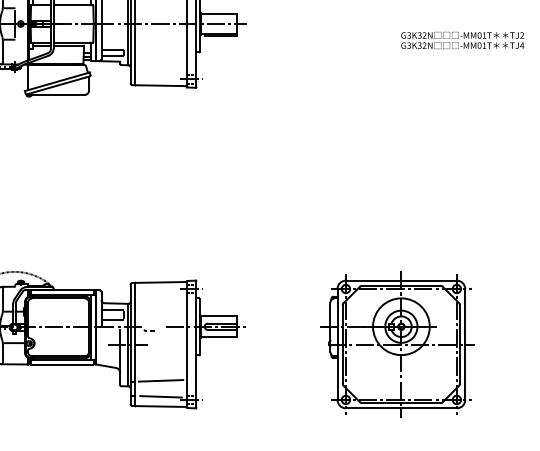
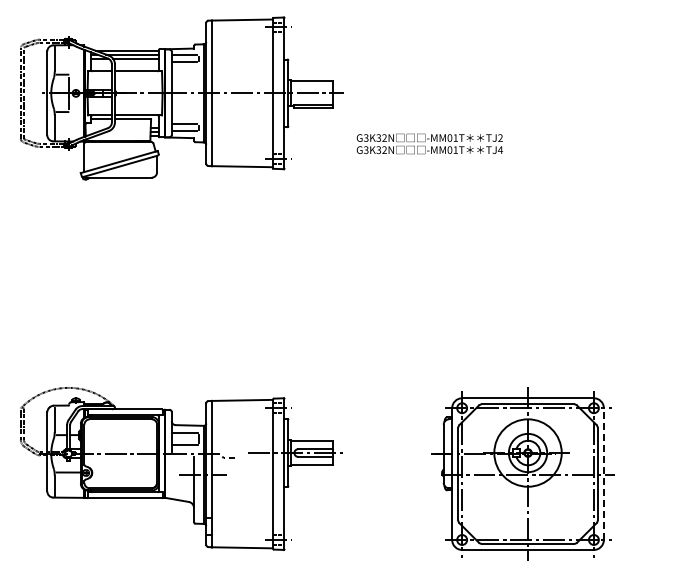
text: (462, 40) -> (429, 143), moved
line: (464, 344) -> (603, 474), solid -> dashed
line: (161, 381) -> (242, 517), removed
line: (161, 397) -> (242, 536), removed

